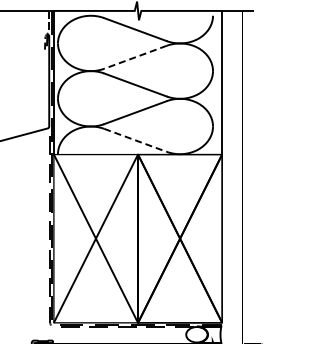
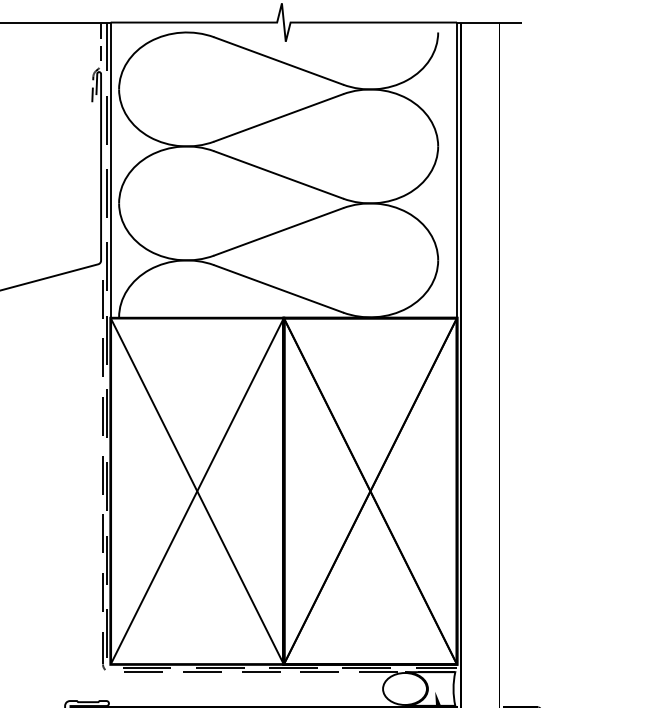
line: (135, 57) -> (278, 118), dashed -> solid
line: (135, 140) -> (278, 289), dashed -> solid

